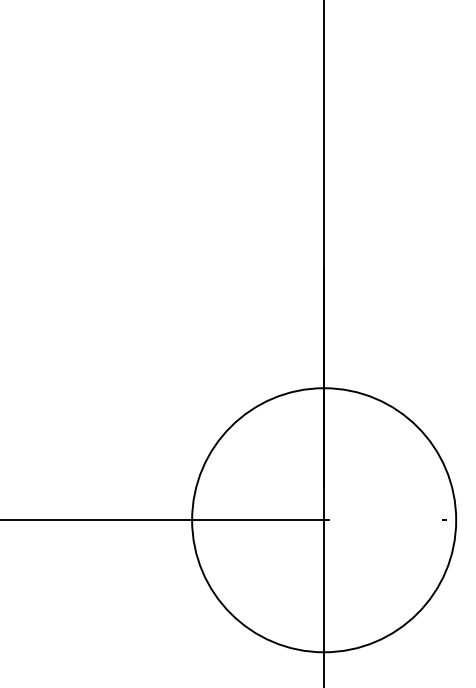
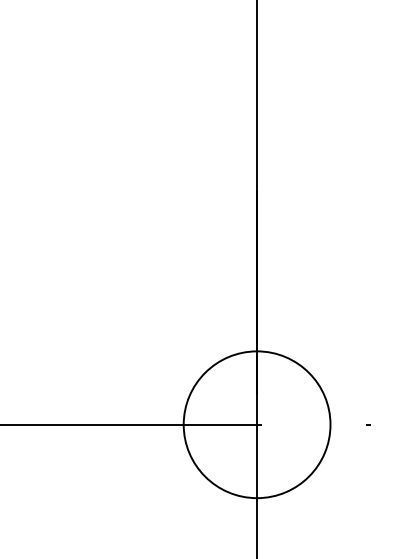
circle: (324, 520) -> (257, 424), size x0.6

